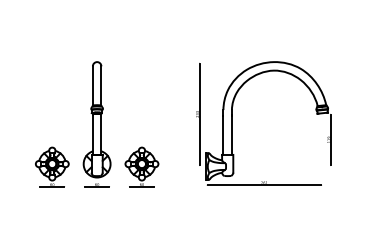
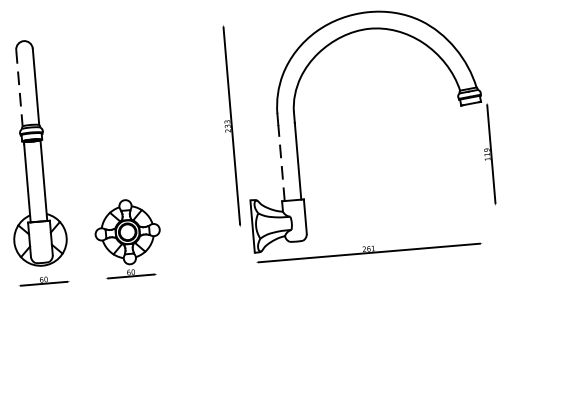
line: (92, 85) -> (18, 87), solid -> dashed
line: (223, 135) -> (281, 163), solid -> dashed

